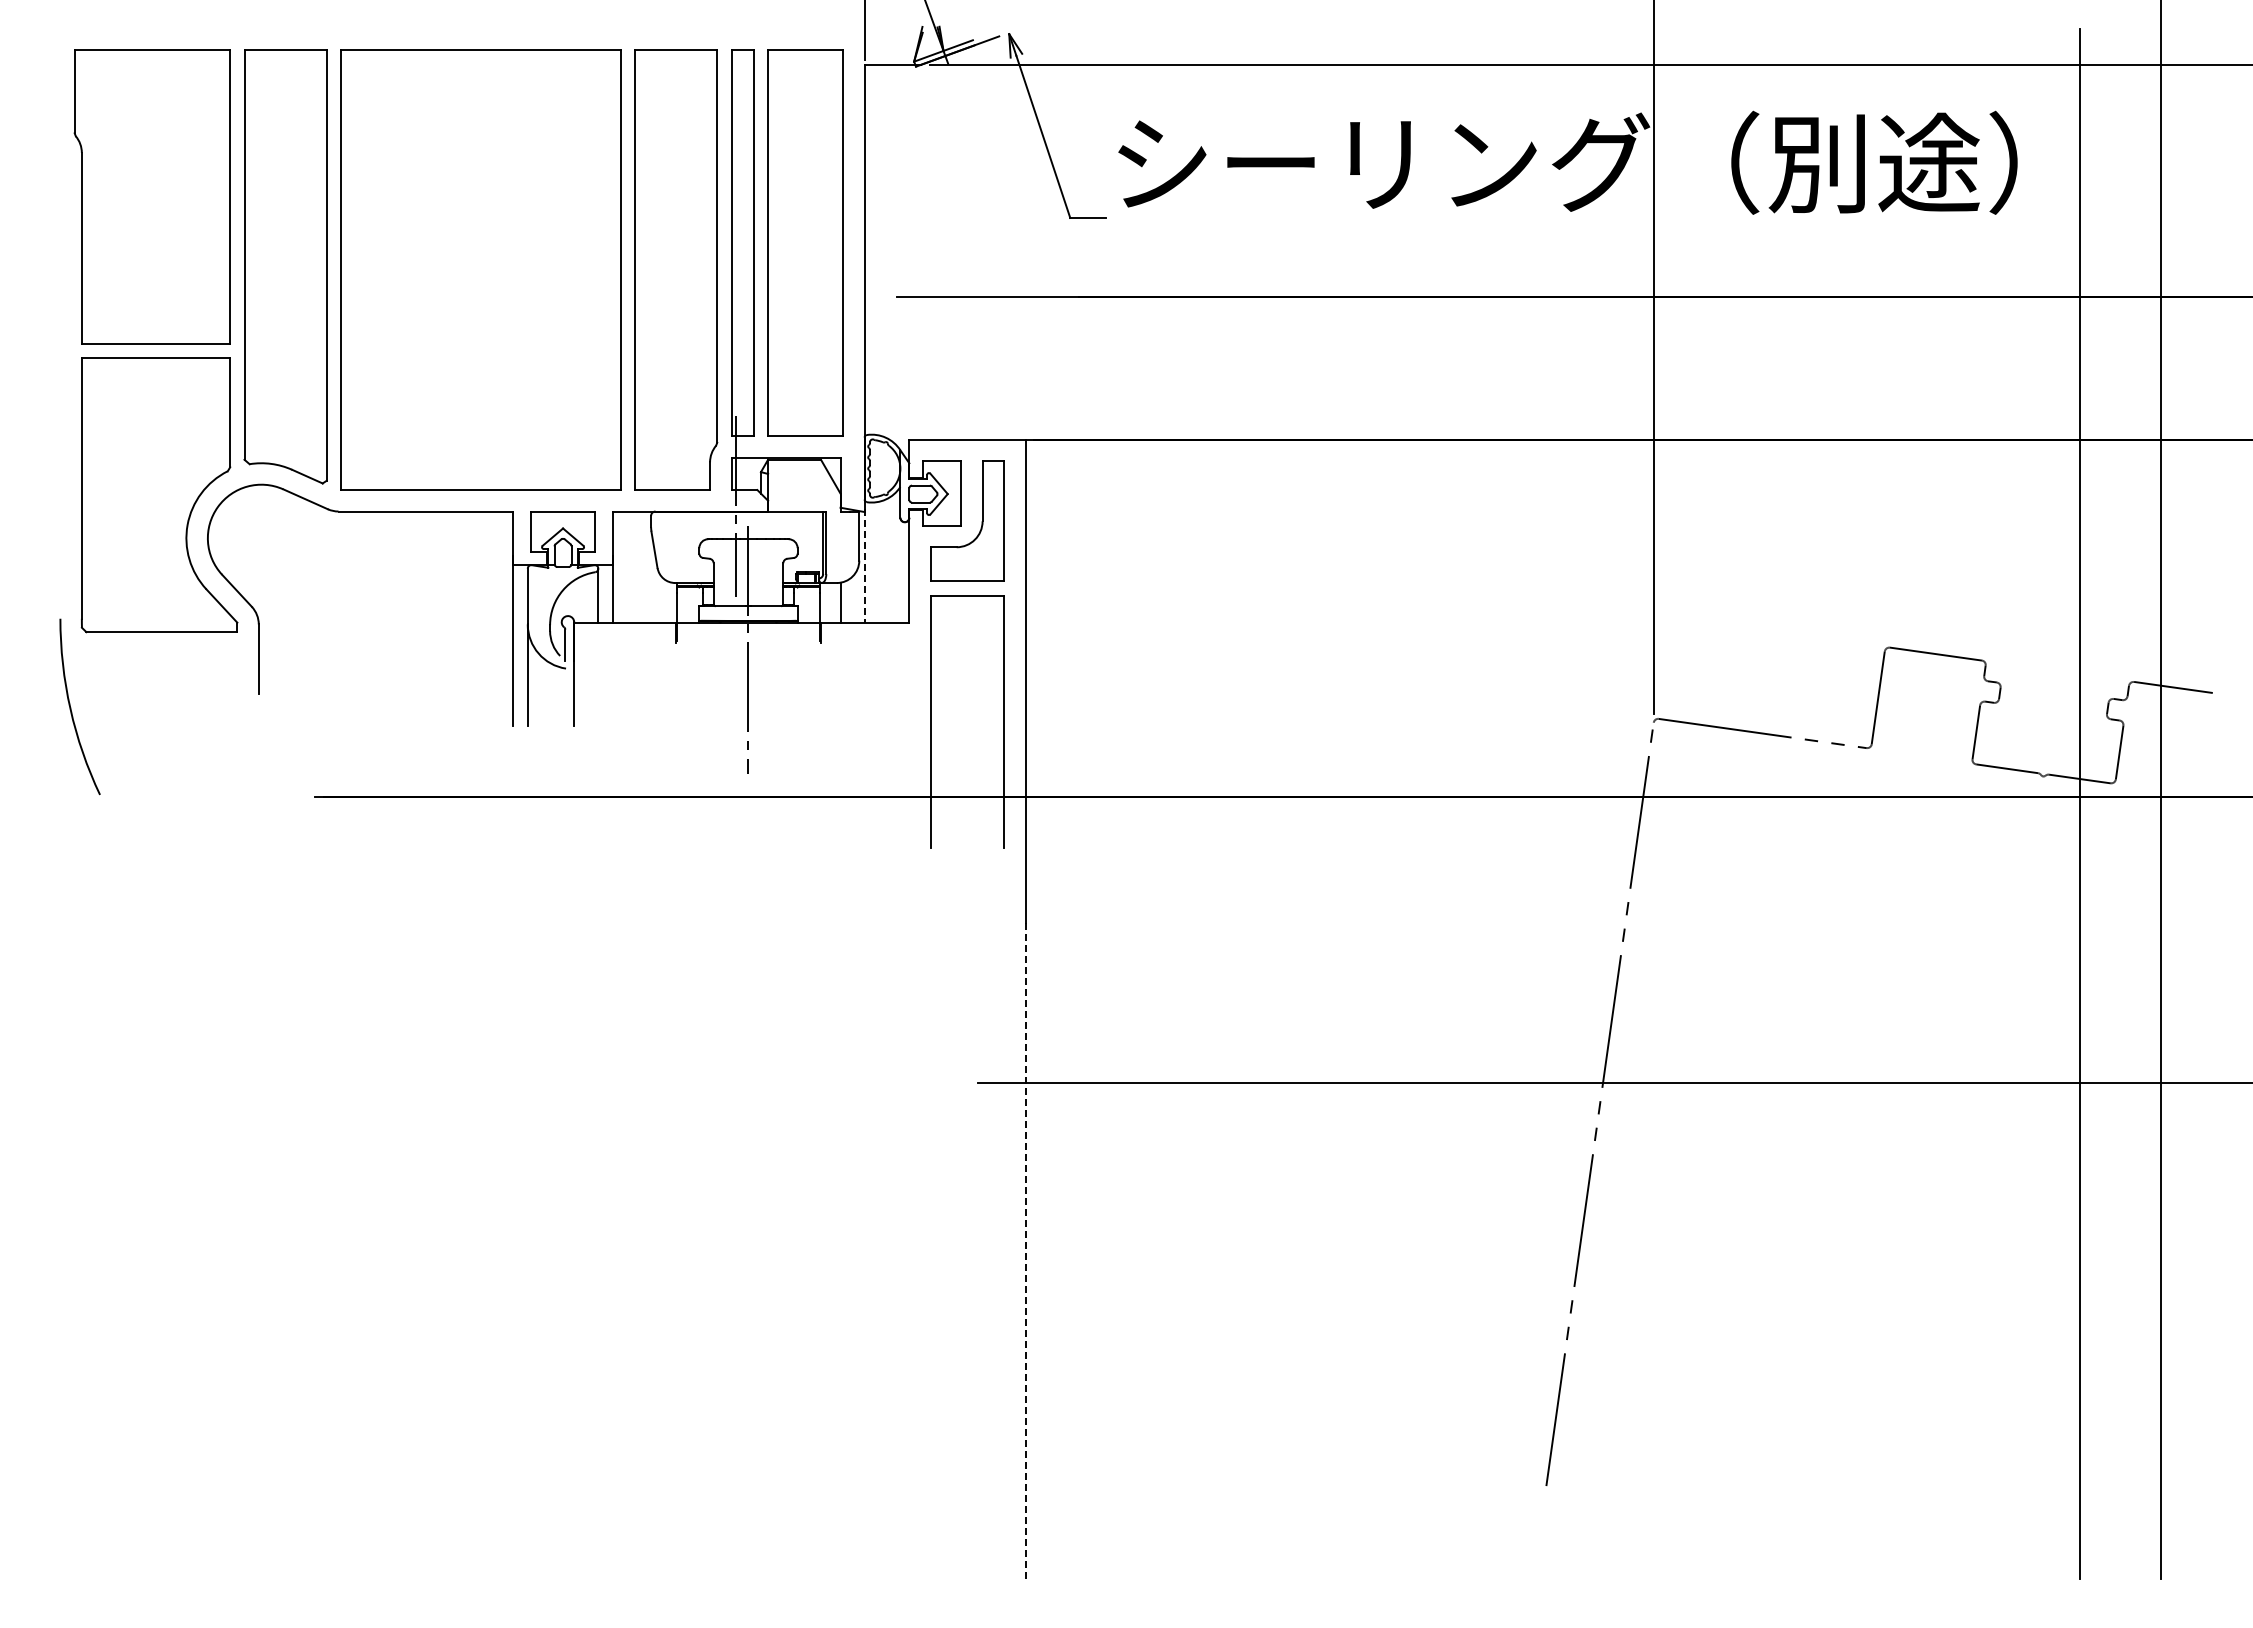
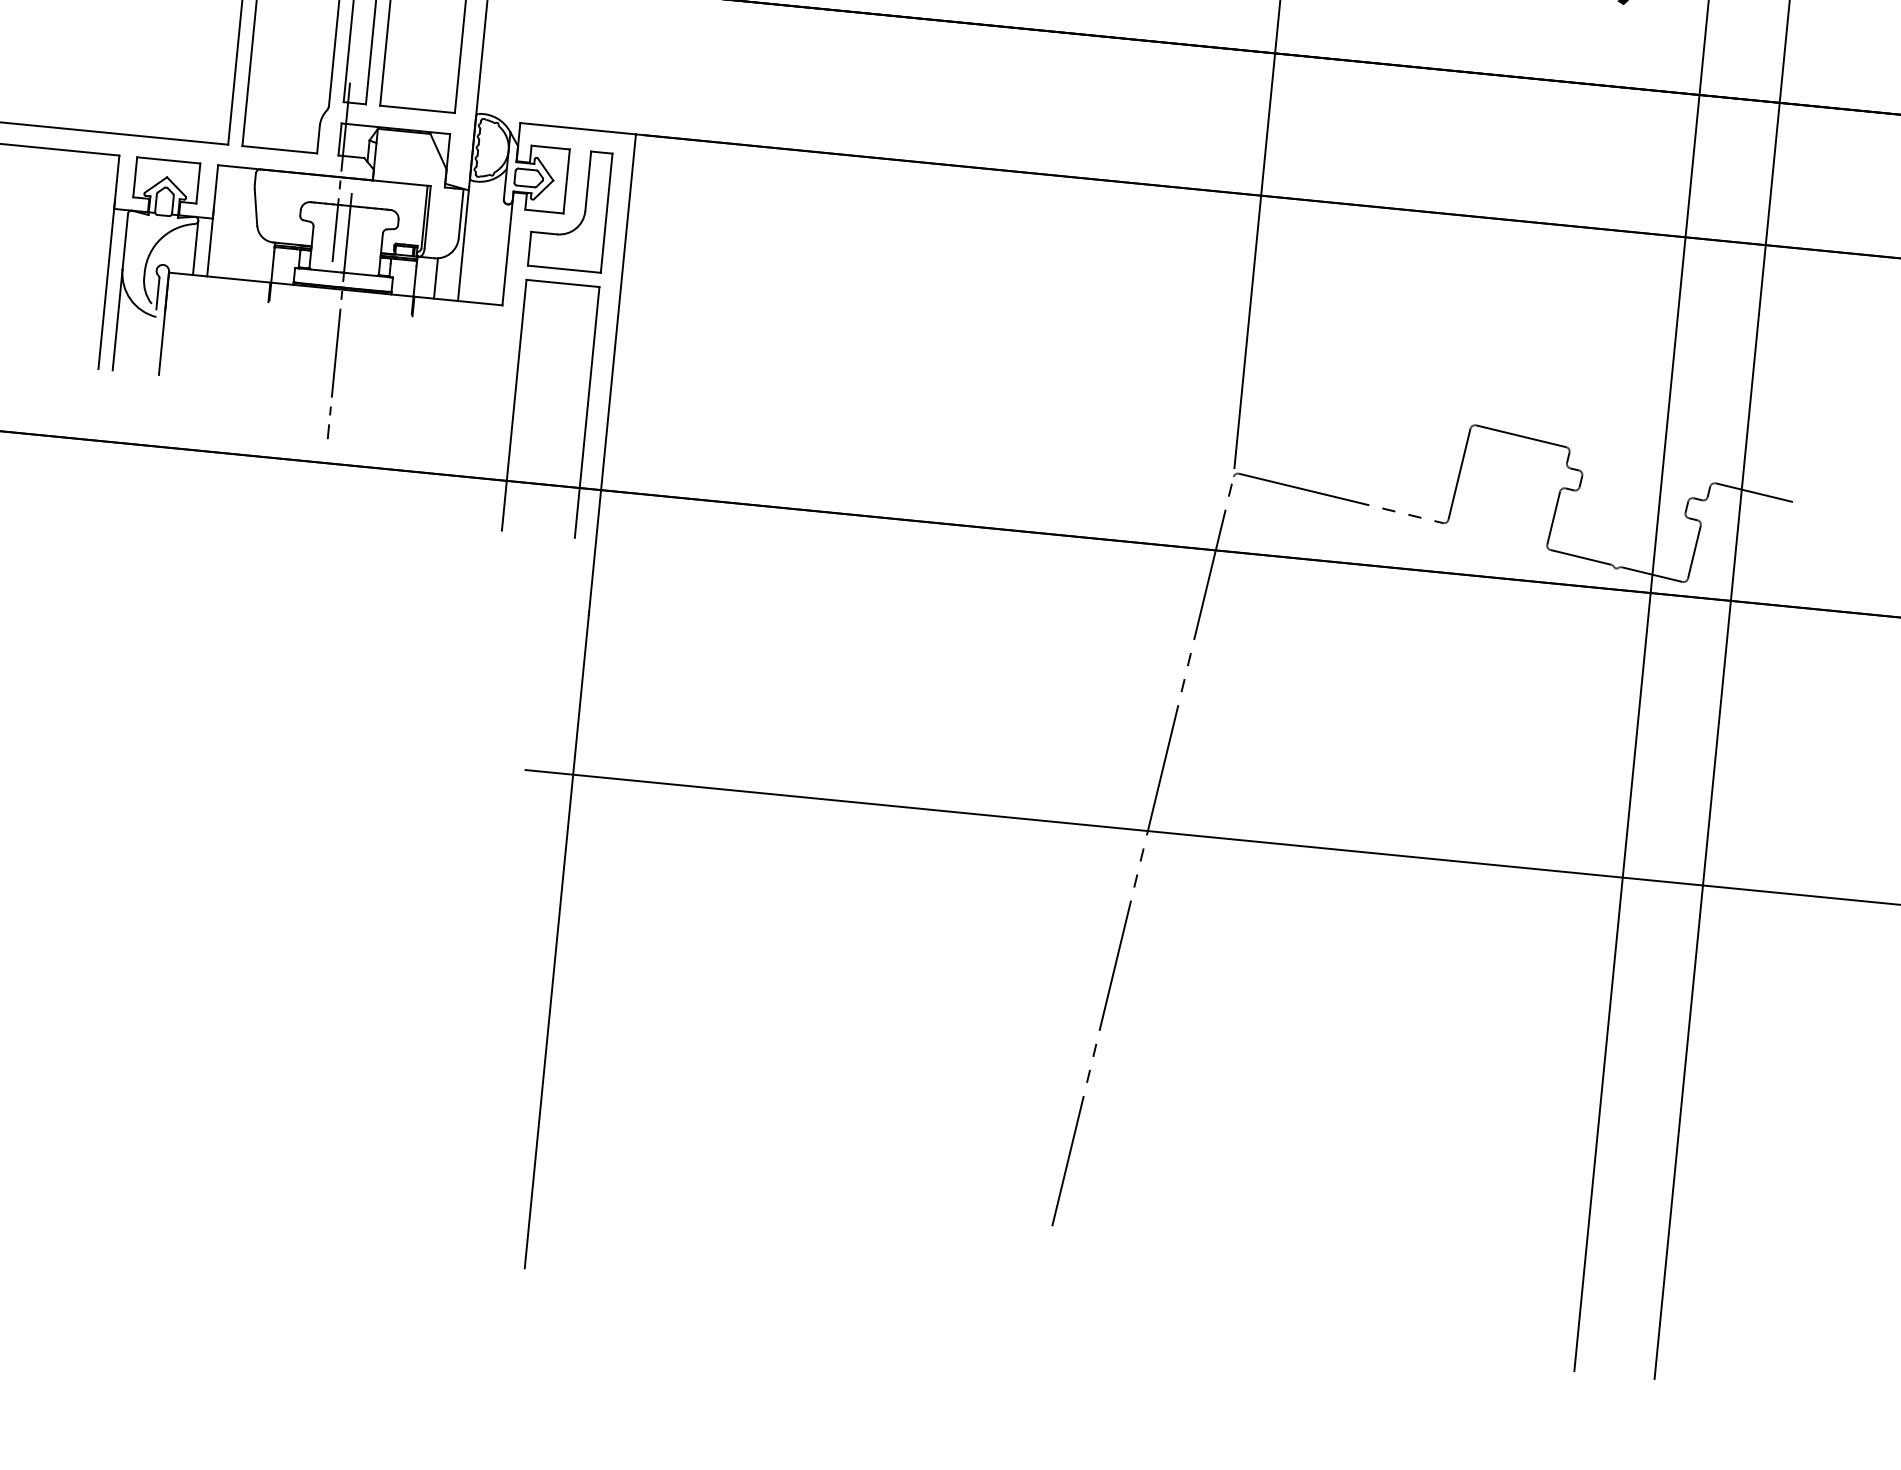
line: (864, 566) -> (463, 244), dashed -> solid
line: (1025, 1249) -> (556, 939), dashed -> solid

